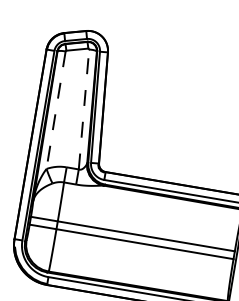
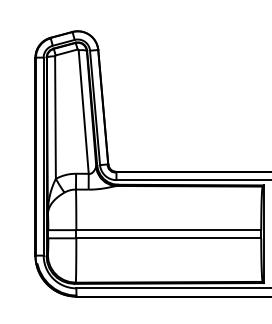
line: (83, 109) -> (83, 112), dashed -> solid
line: (55, 111) -> (55, 118), dashed -> solid

